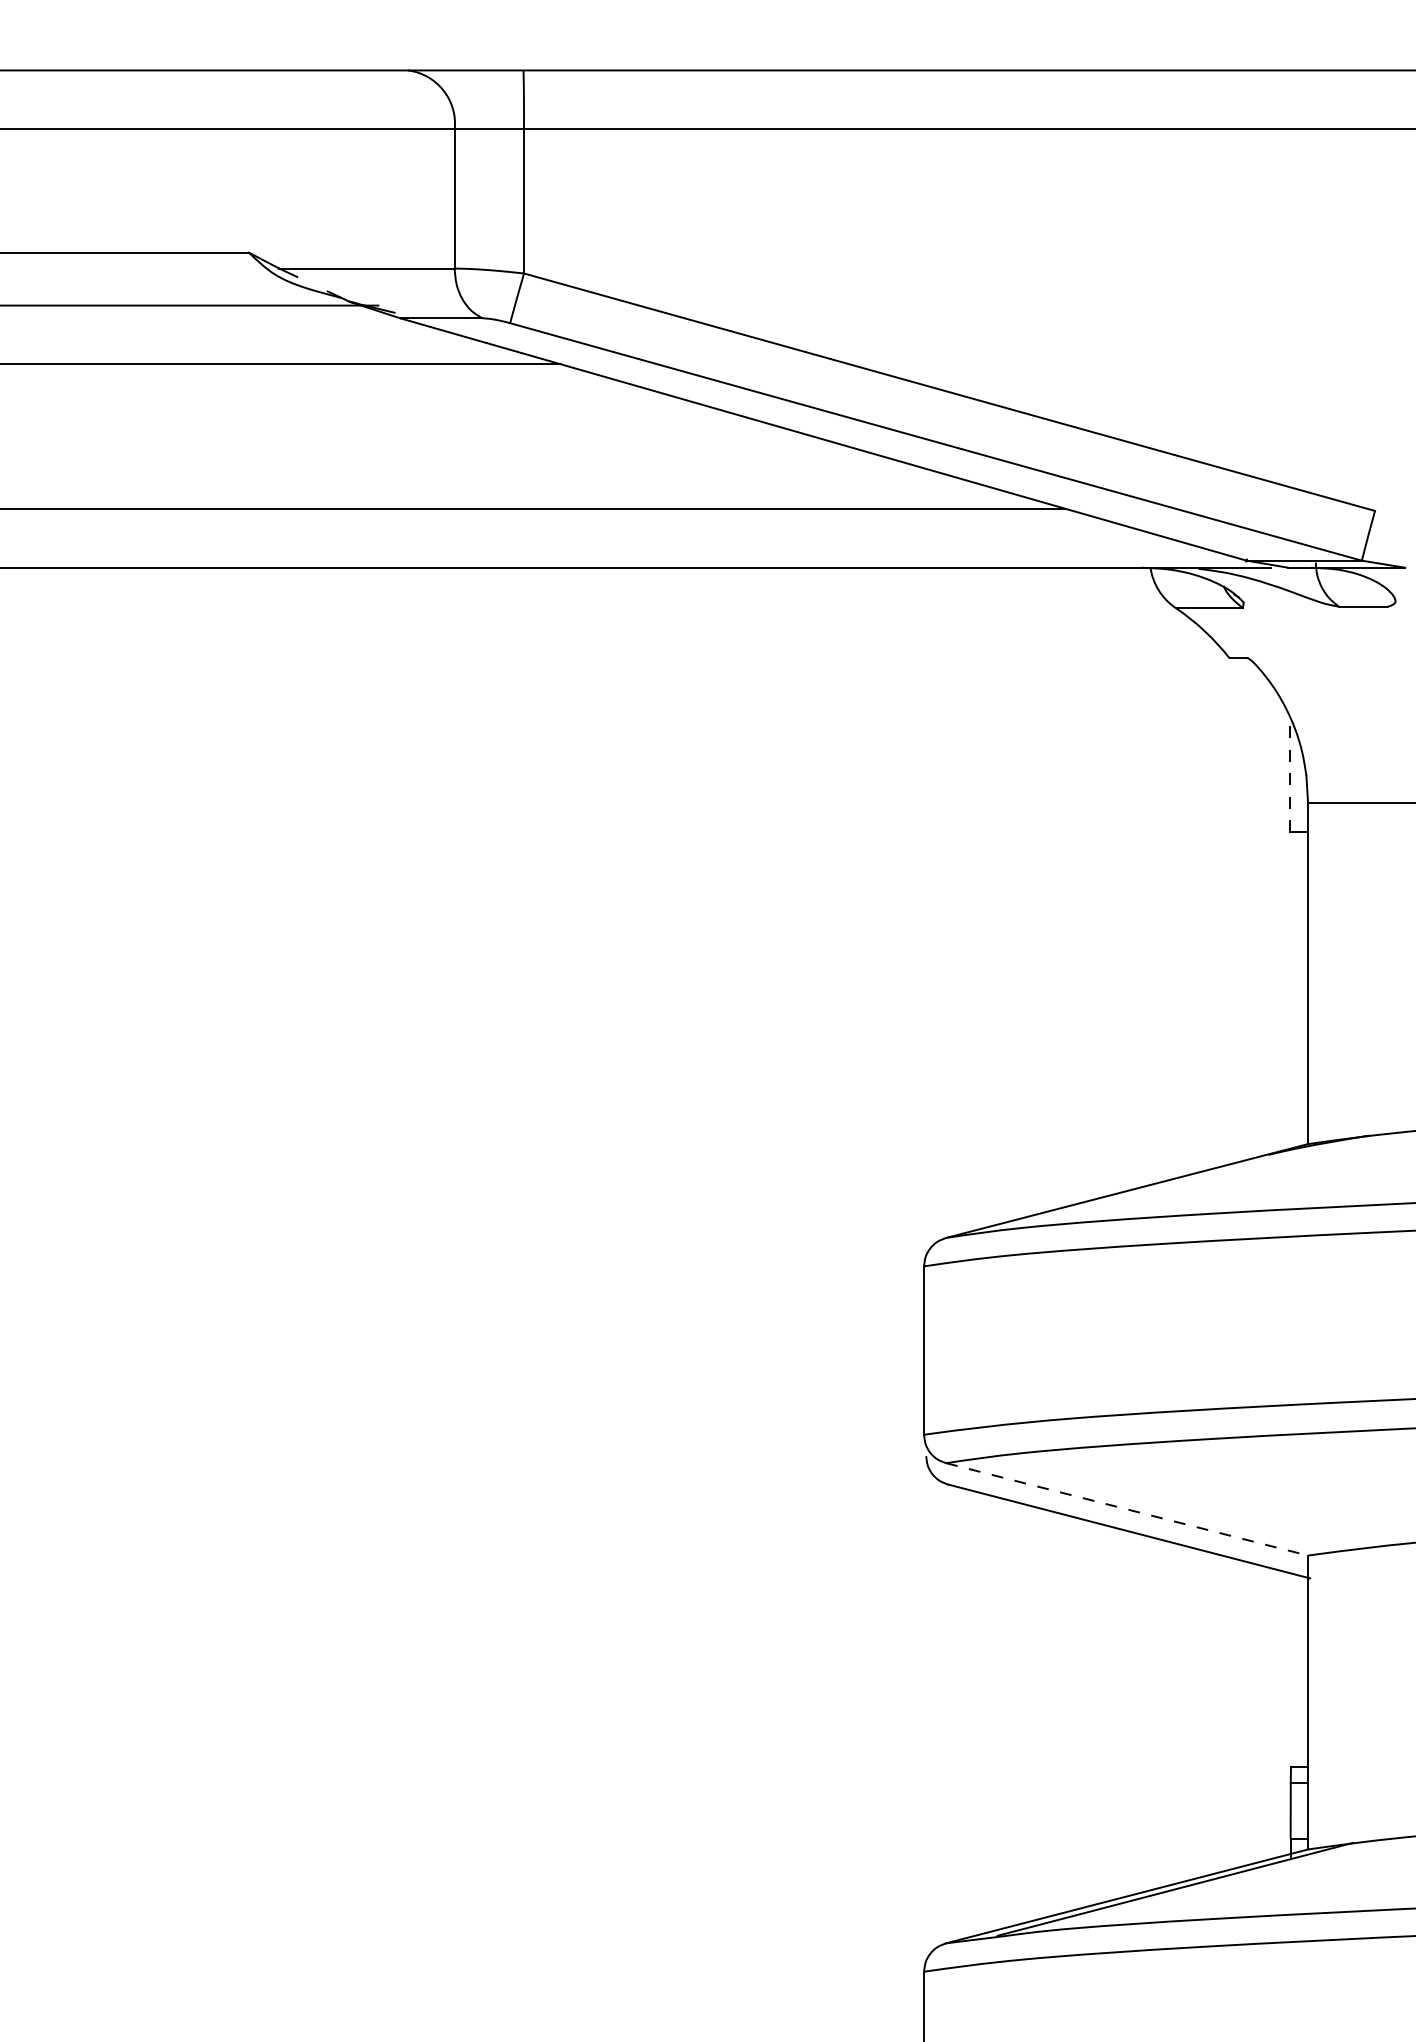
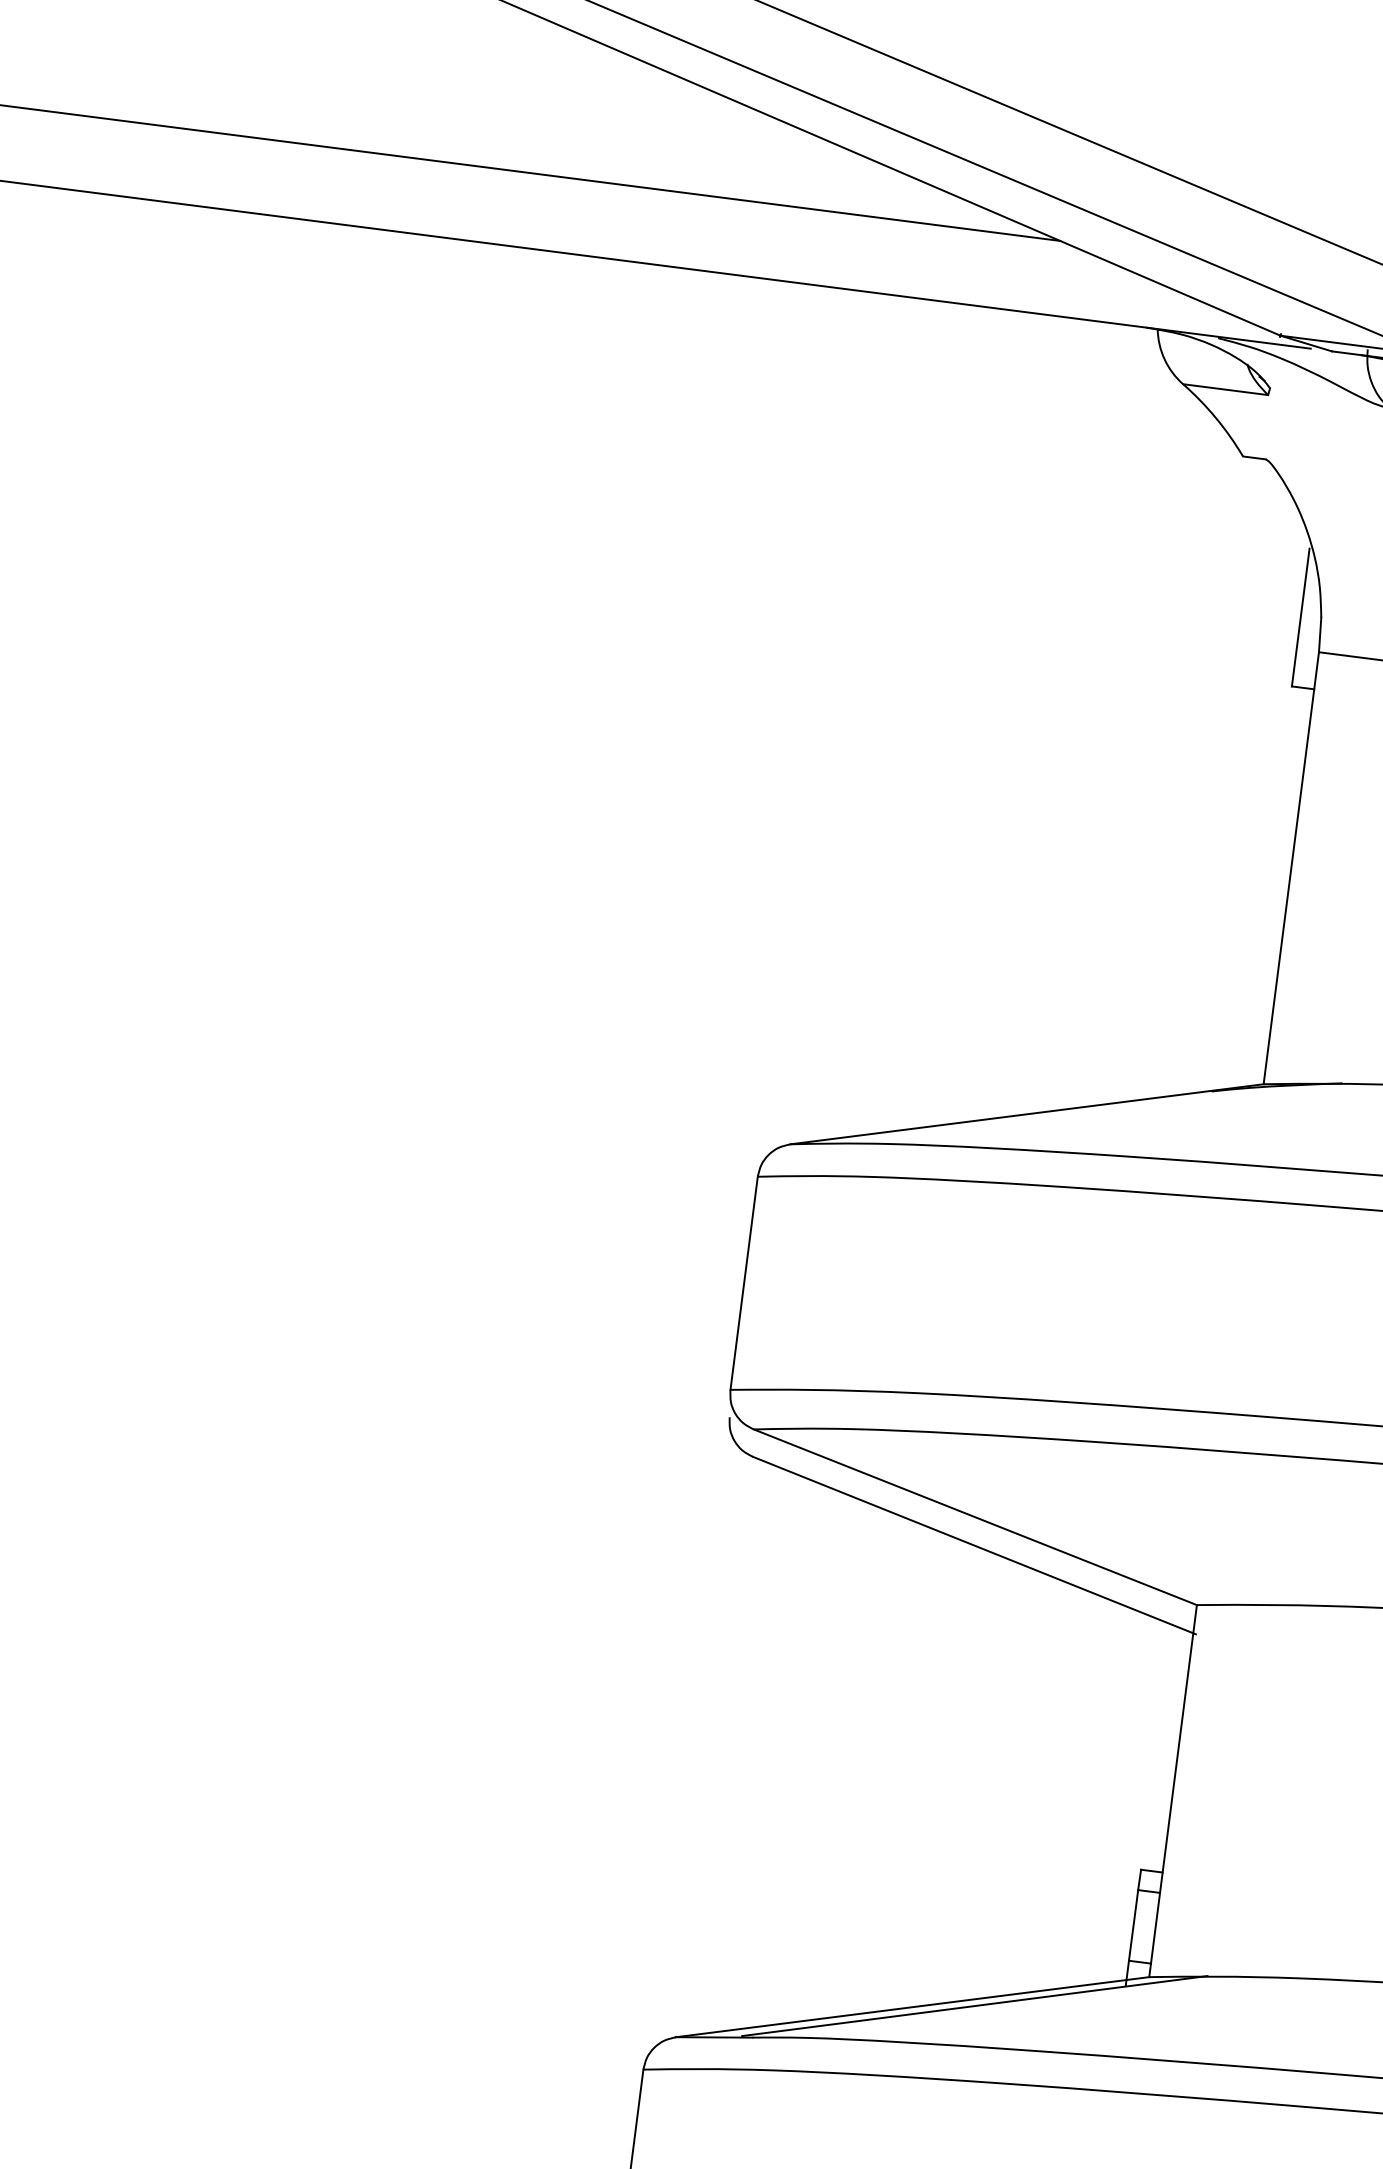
line: (1290, 777) -> (1300, 617), dashed -> solid
line: (1127, 1509) -> (975, 1517), dashed -> solid

